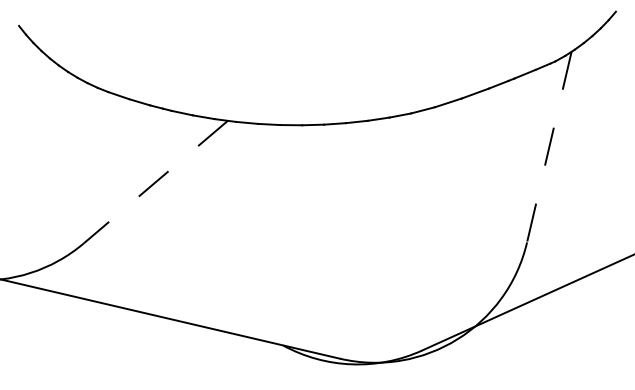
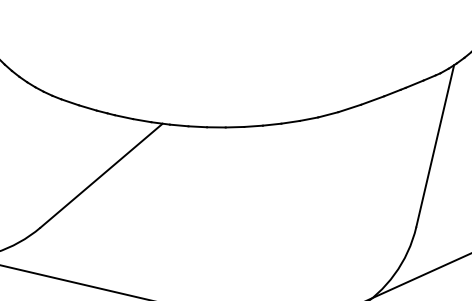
line: (549, 147) -> (435, 146), dashed -> solid
line: (155, 182) -> (101, 175), dashed -> solid

